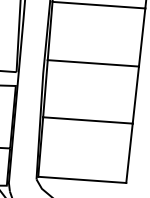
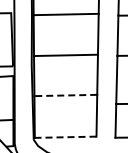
line: (87, 120) -> (65, 95), solid -> dashed
line: (82, 180) -> (65, 137), solid -> dashed

